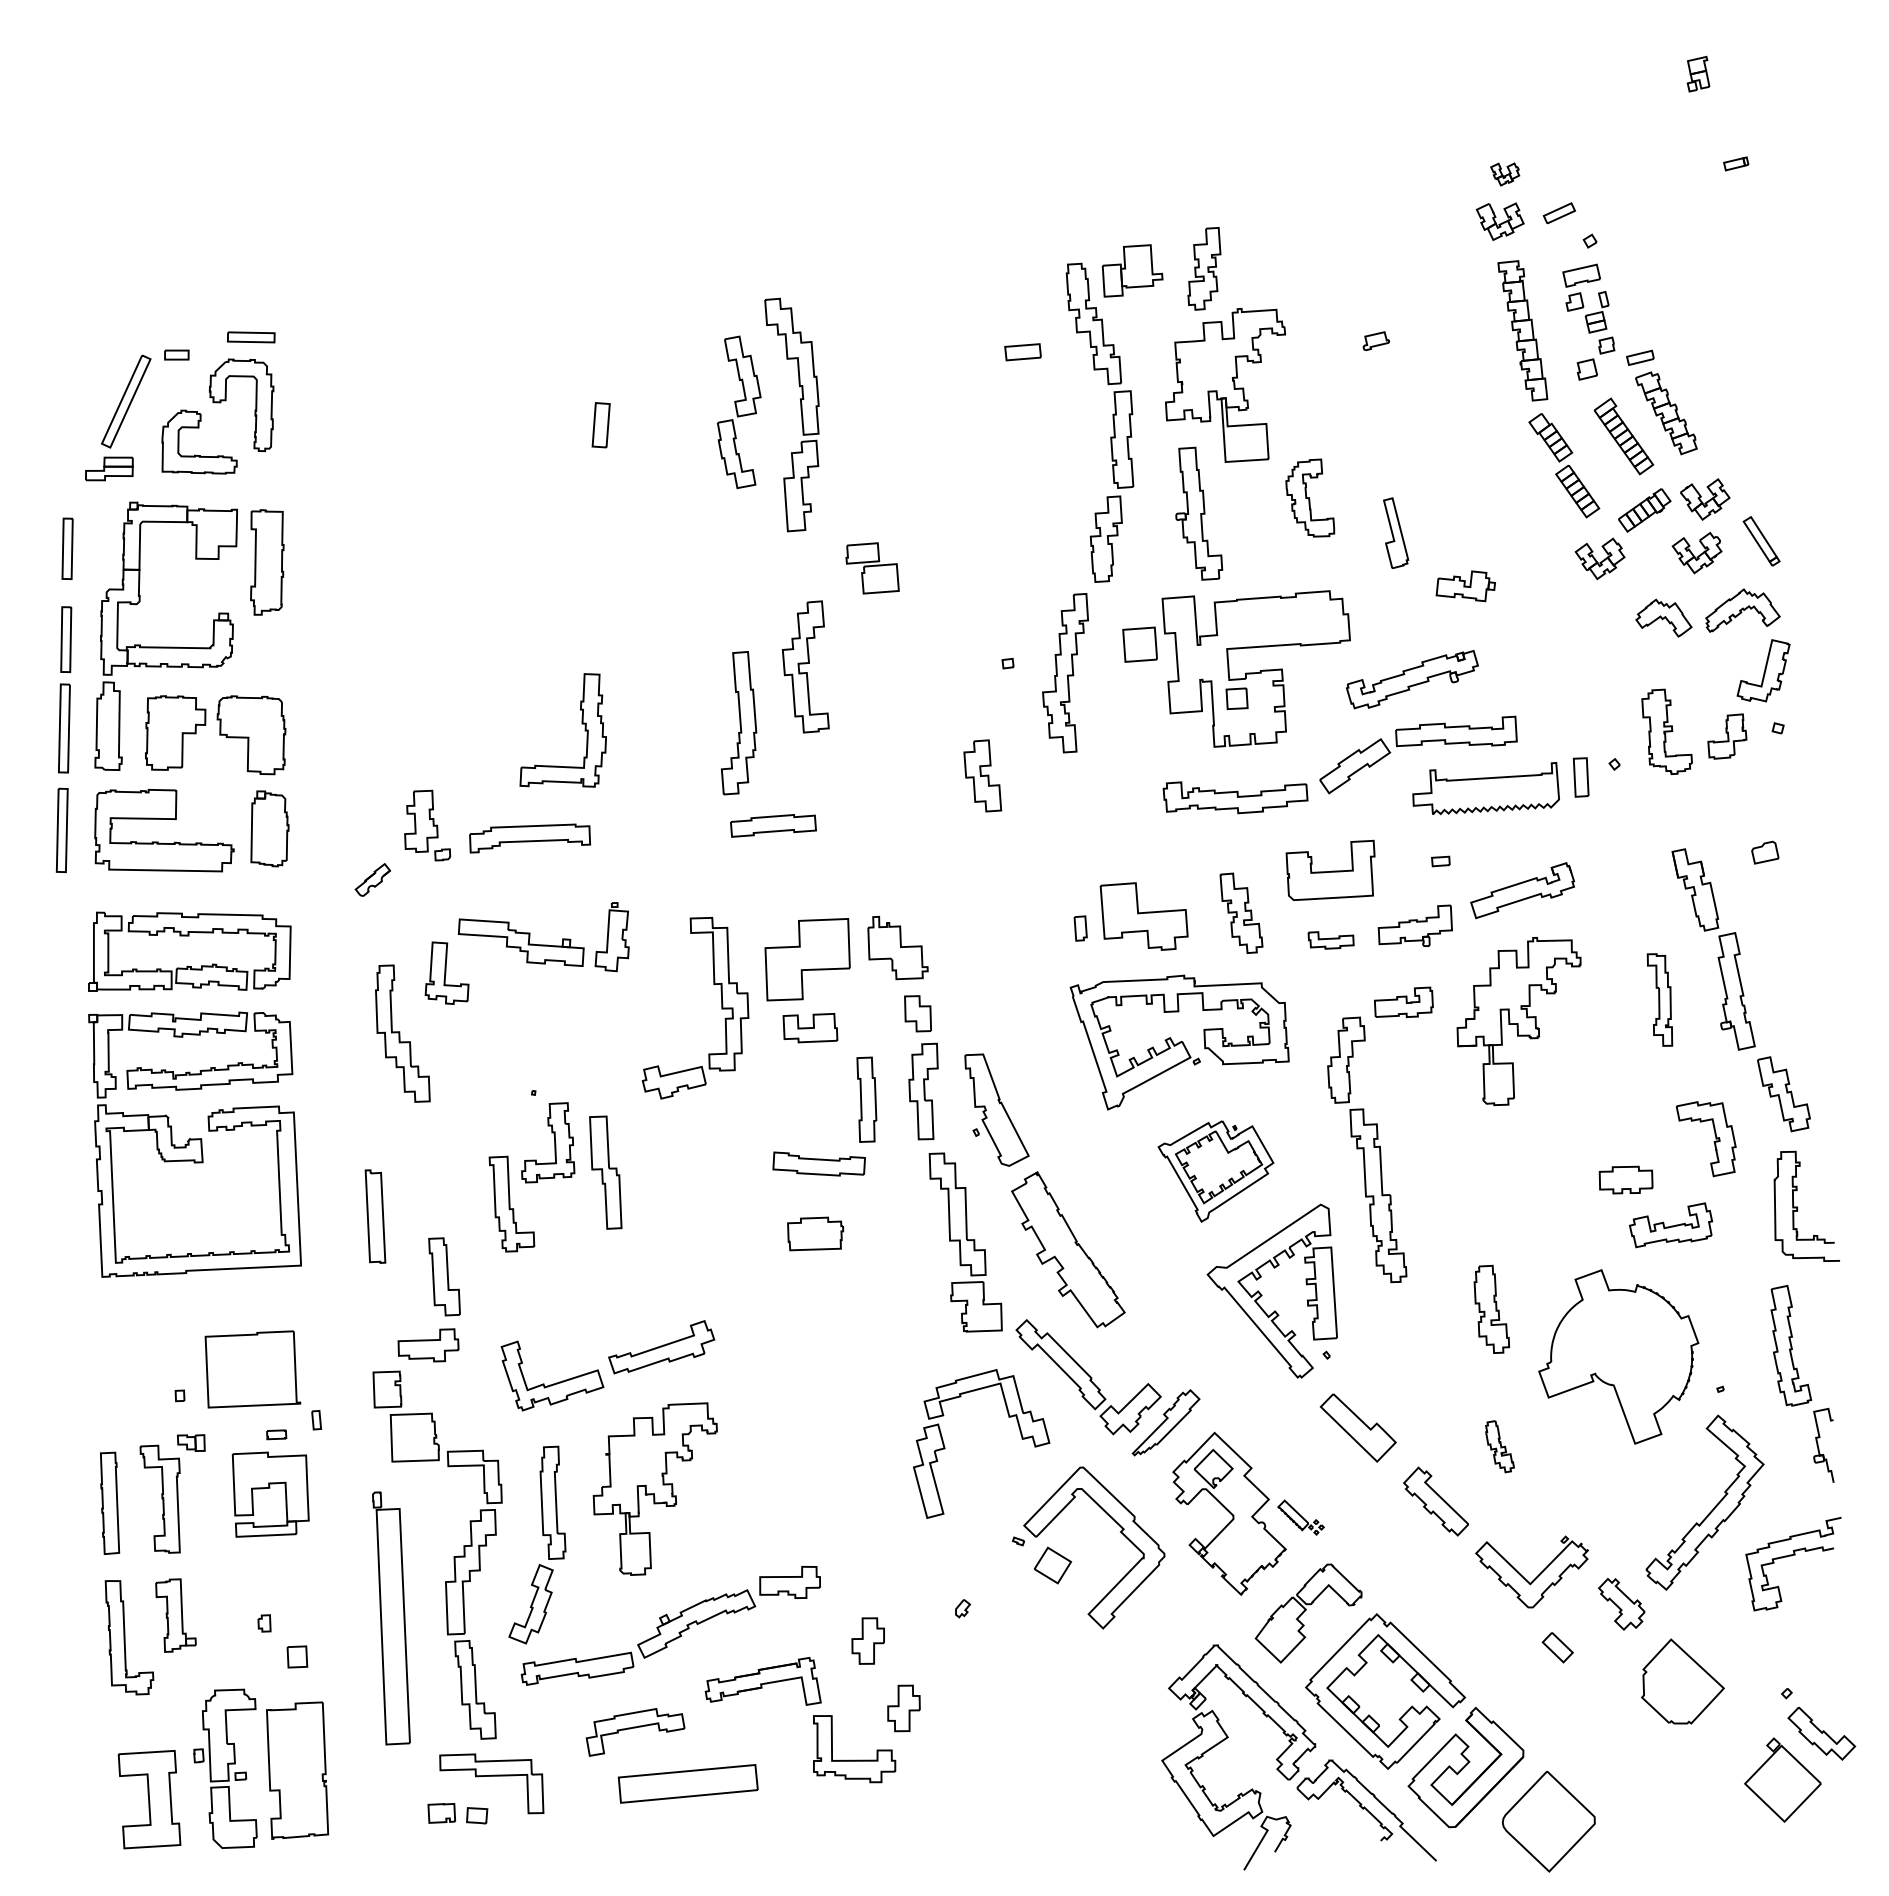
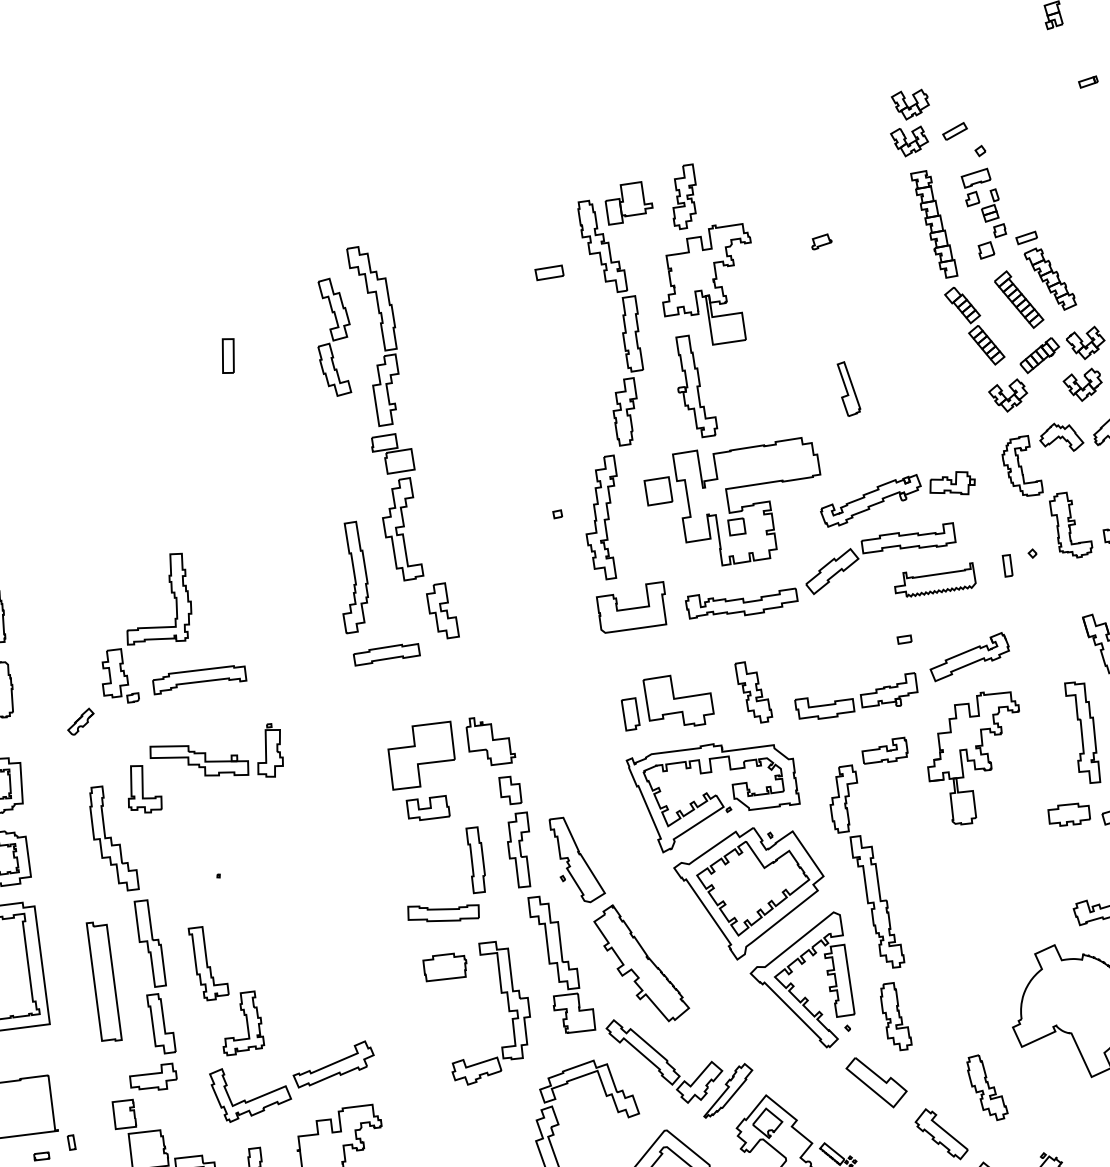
part: (1504, 174) -> (910, 104), size x1.67
part: (1310, 497) -> (1022, 465), moved
part: (872, 568) -> (392, 453), moved
part: (1465, 586) -> (952, 484), moved
part: (581, 724) -> (171, 593), moved
part: (982, 775) -> (442, 610), moved
part: (1581, 777) -> (1007, 565), size x0.71
part: (1486, 788) -> (935, 580), size x0.71
part: (1330, 869) -> (631, 606), moved
part: (1080, 928) -> (630, 714), size x1.67
part: (1330, 940) -> (824, 707), size x1.67
part: (1659, 999) -> (1082, 732), size x1.43
part: (721, 1008) -> (508, 1011), moved
part: (548, 1142) -> (242, 1023), moved
part: (1215, 1171) -> (750, 893), size x1.67
part: (605, 1172) -> (150, 943), moved
part: (1625, 1179) -> (1068, 814), moved
part: (375, 1216) -> (104, 981), size x1.67
part: (1491, 1308) -> (895, 1016), moved
part: (1499, 1446) -> (987, 1087), size x1.67

